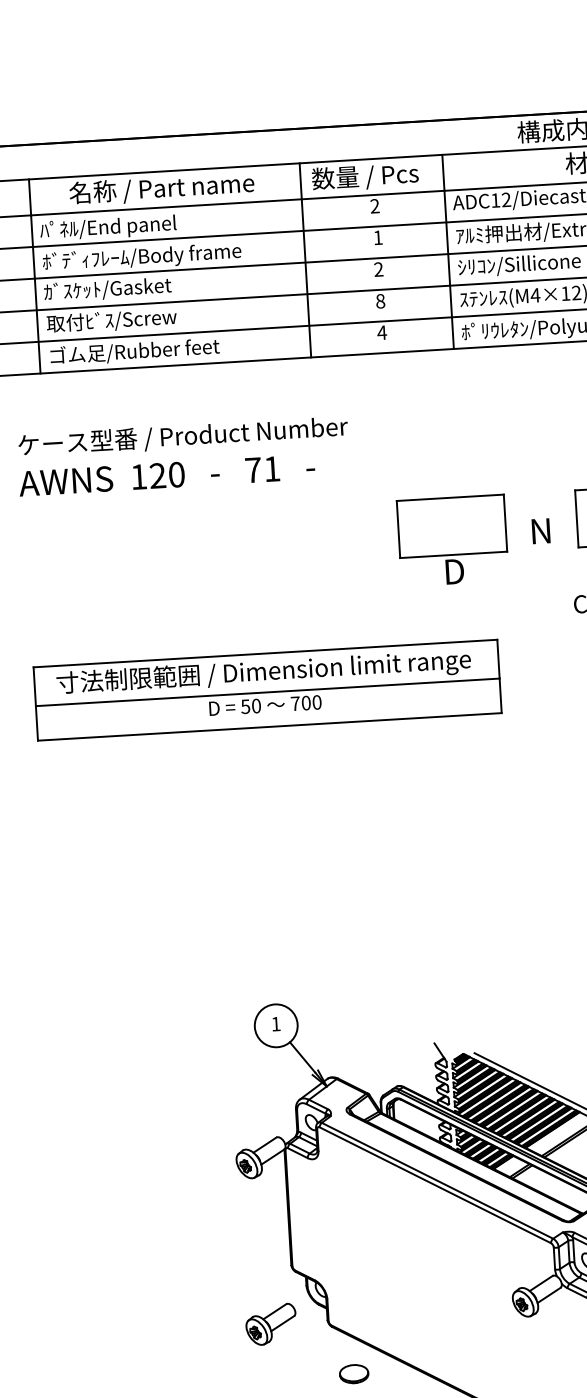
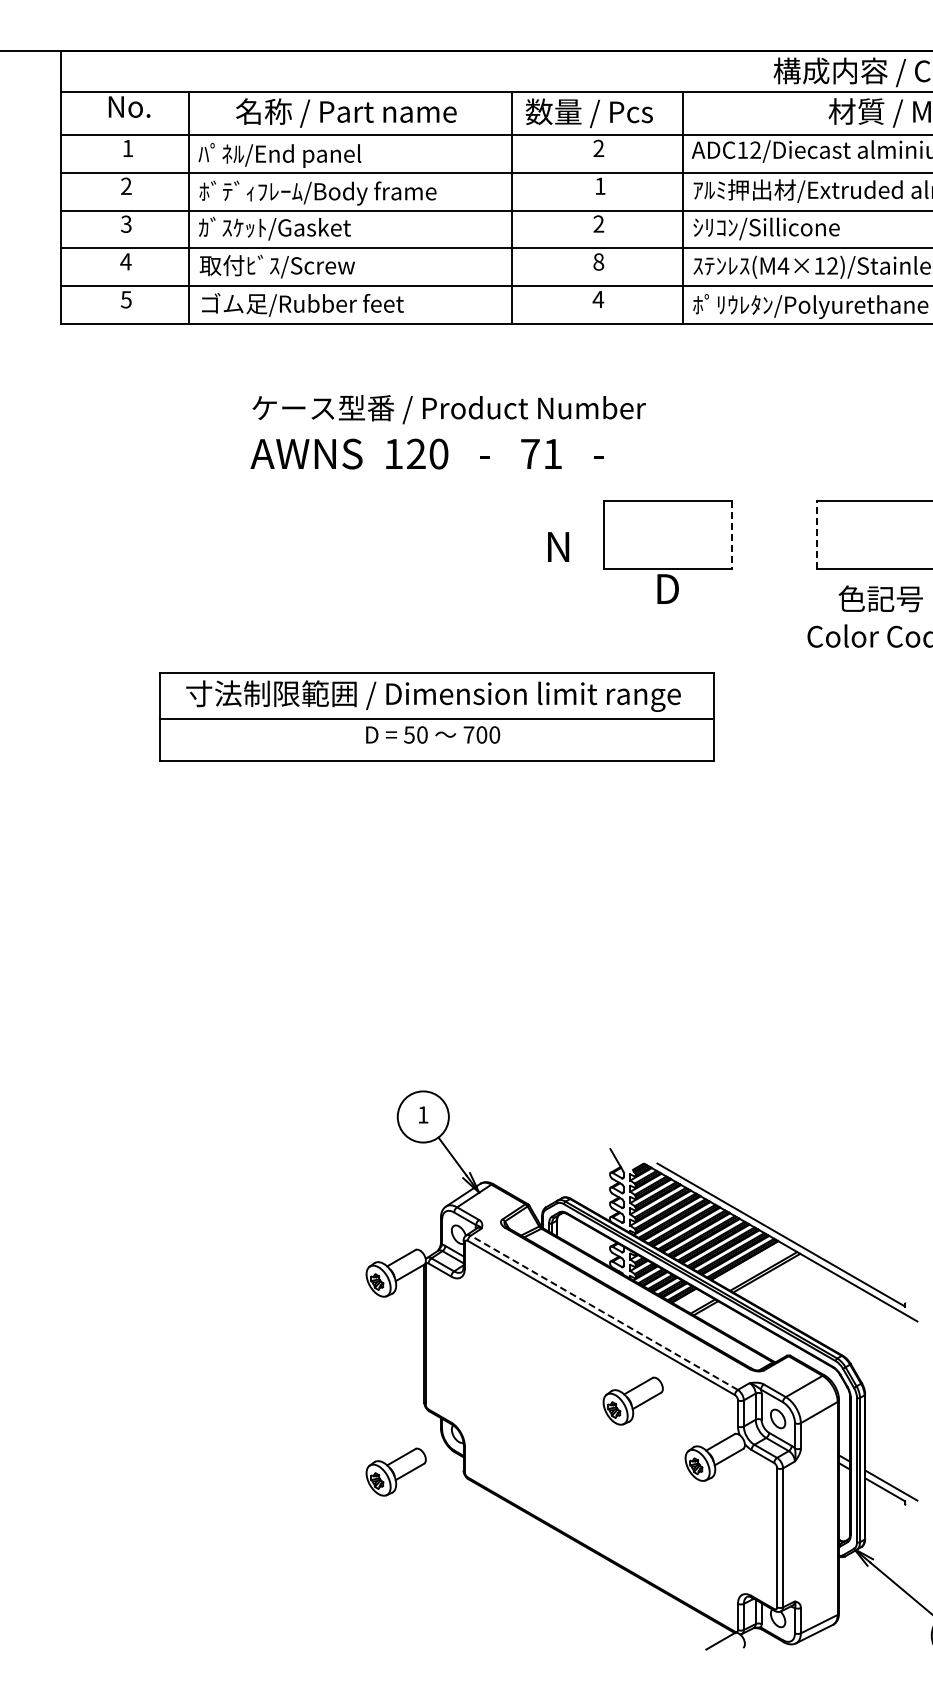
text: (182, 456) -> (447, 432), moved
line: (576, 518) -> (816, 534), solid -> dashed
line: (505, 523) -> (731, 535), solid -> dashed
text: (541, 530) -> (558, 546), moved
line: (436, 1180) -> (603, 1312), solid -> dashed
part: (465, 1252) -> (632, 1400), added
part: (354, 1373) -> (491, 1536), removed

